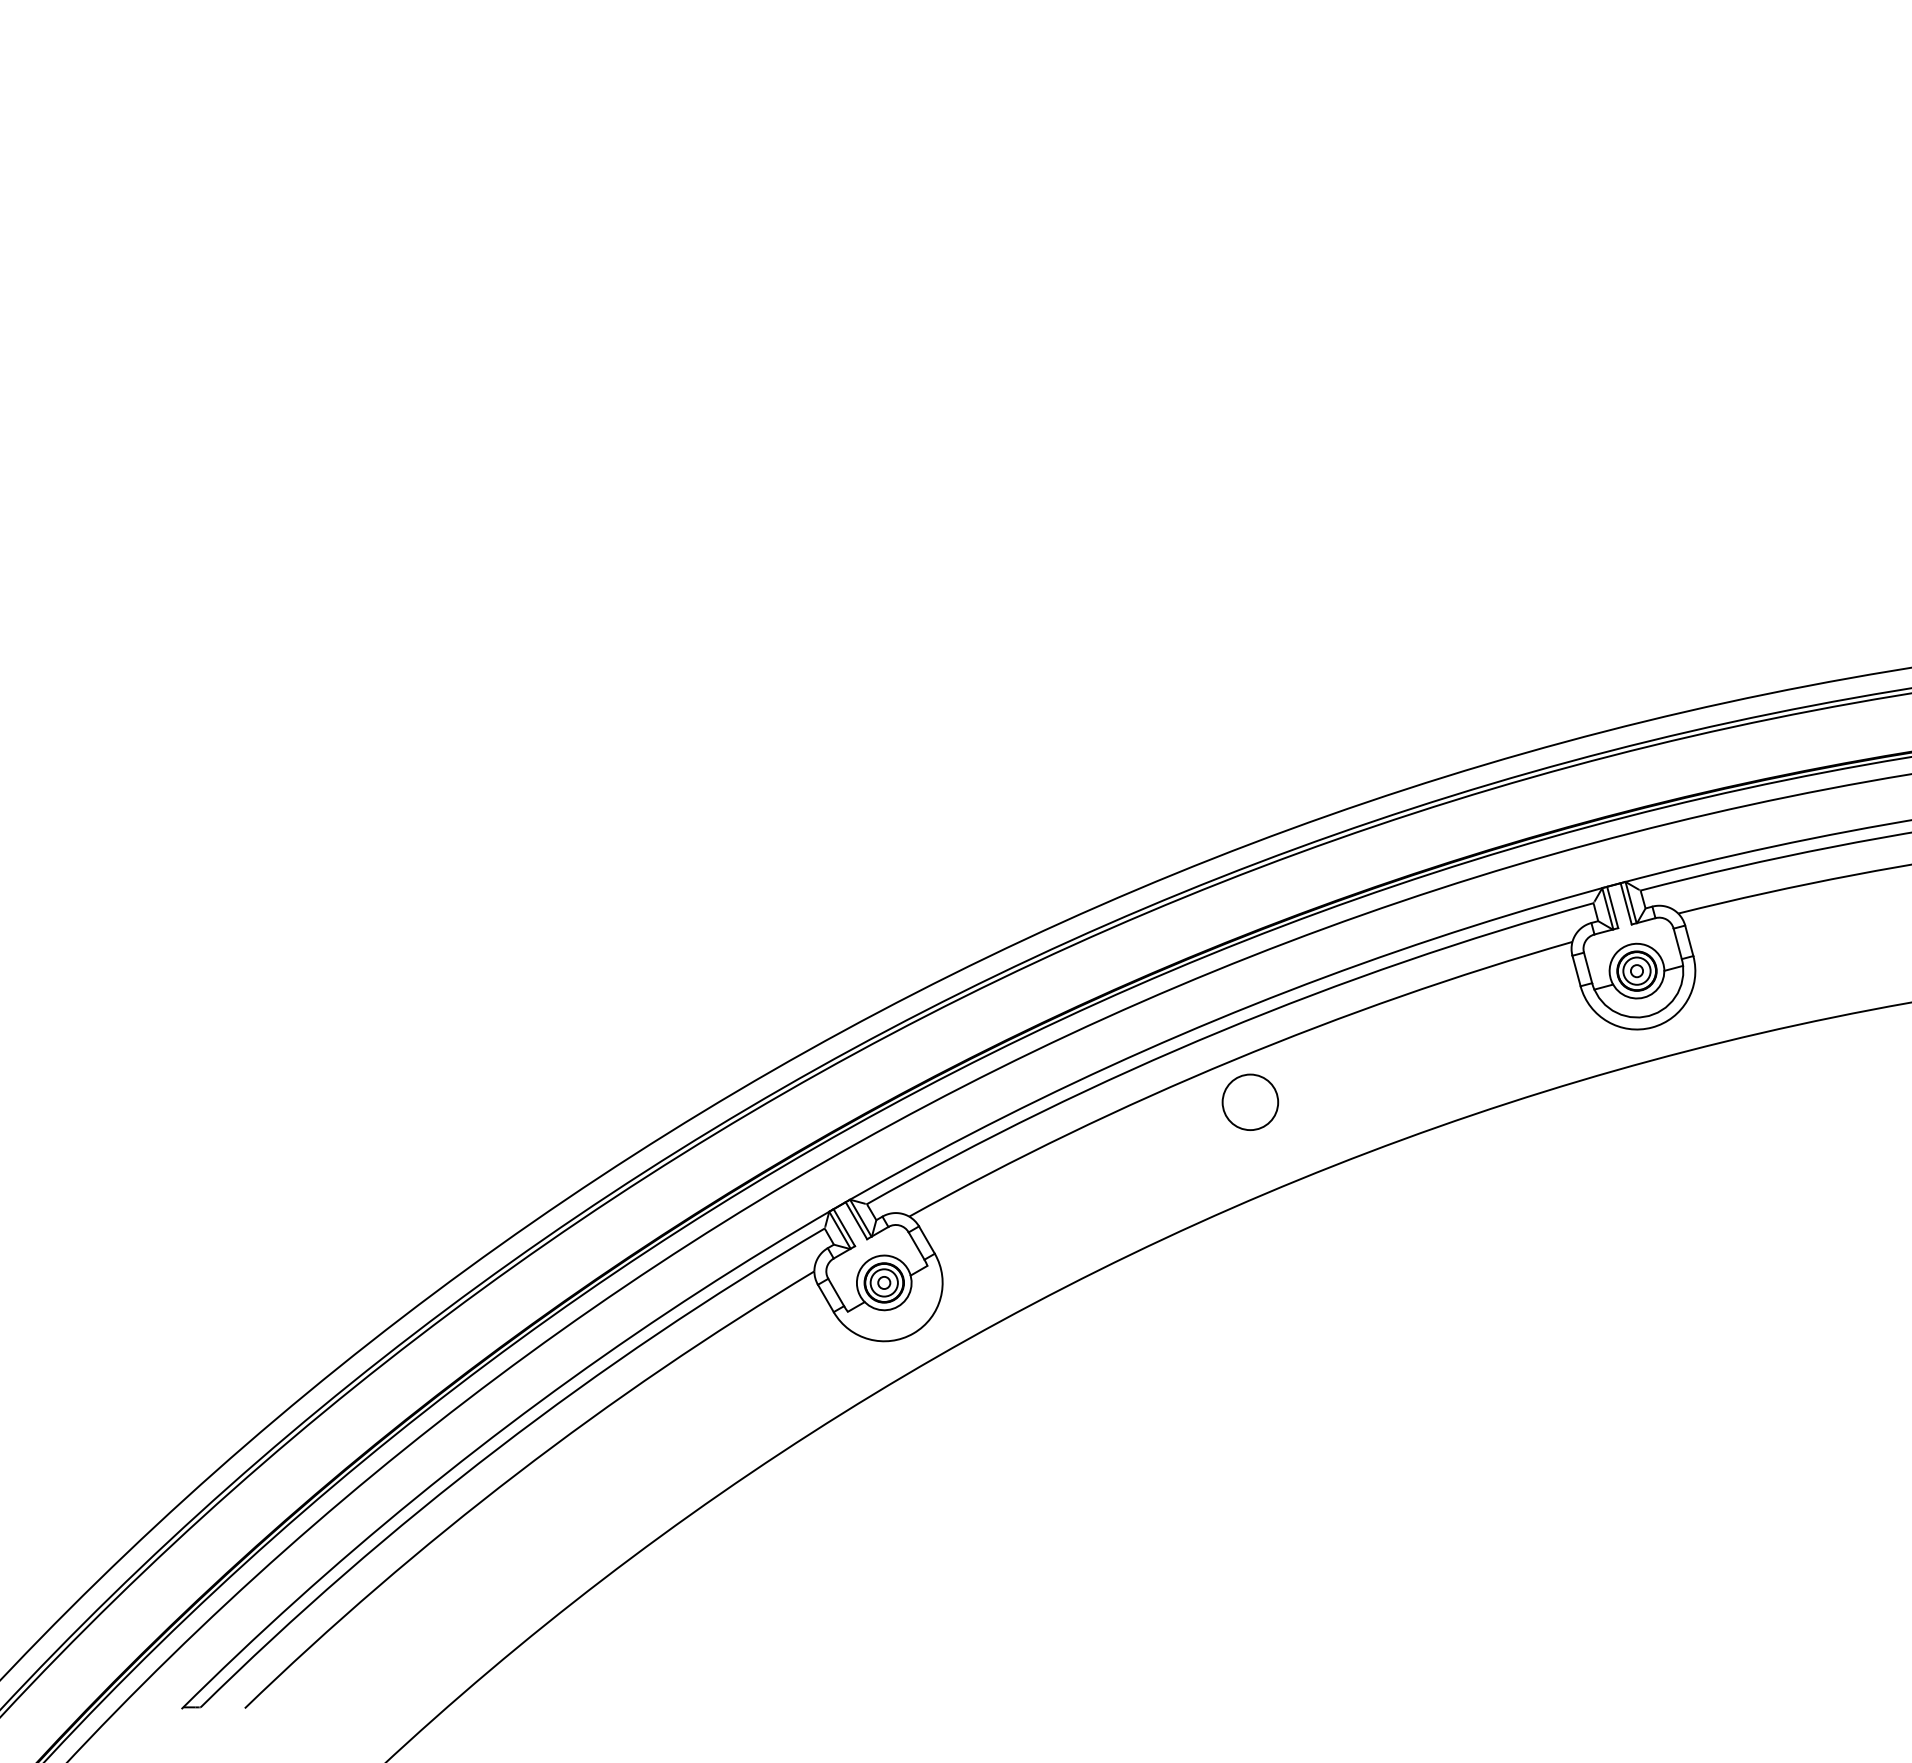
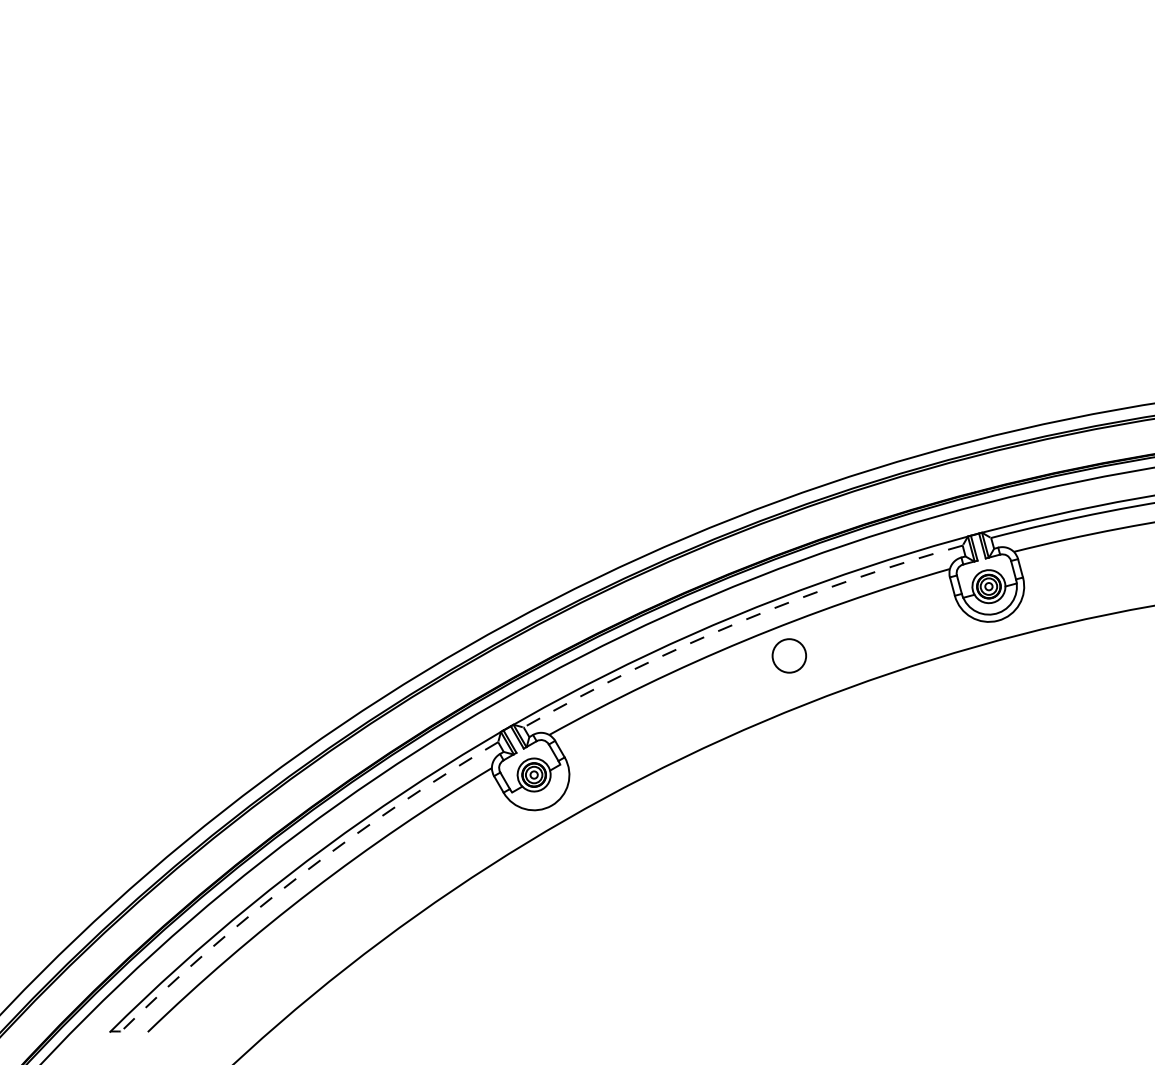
arc: (1220, 1030) -> (737, 622), solid -> dashed
circle: (1248, 1101) -> (788, 655), moved
arc: (497, 1449) -> (300, 875), solid -> dashed

